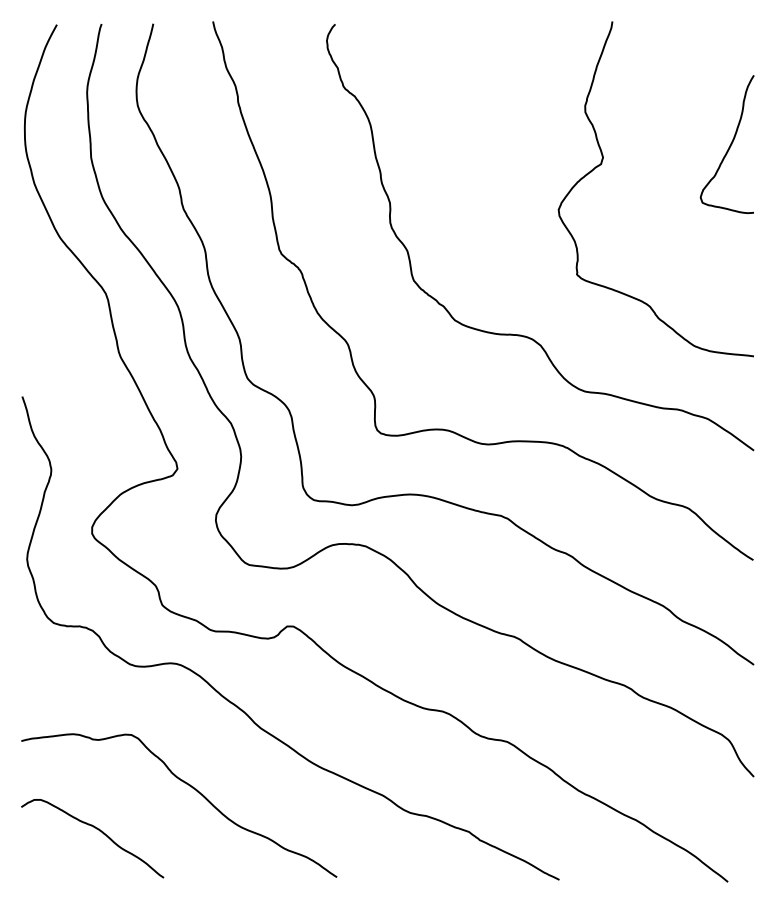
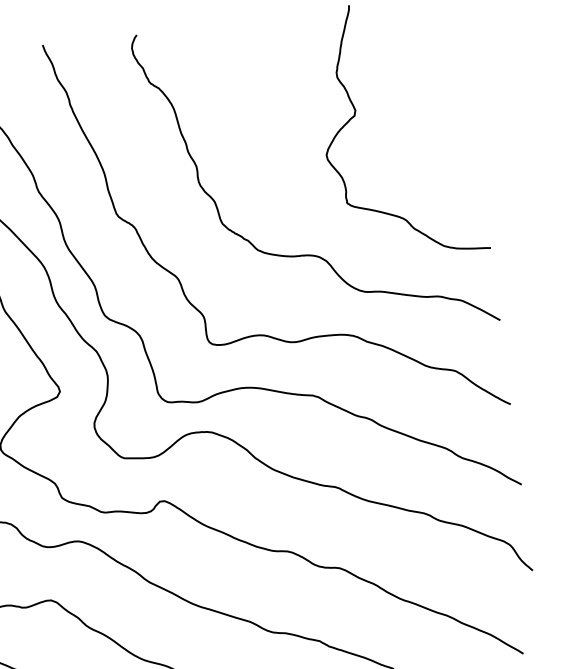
curve: (729, 145) -> (451, 88), removed

